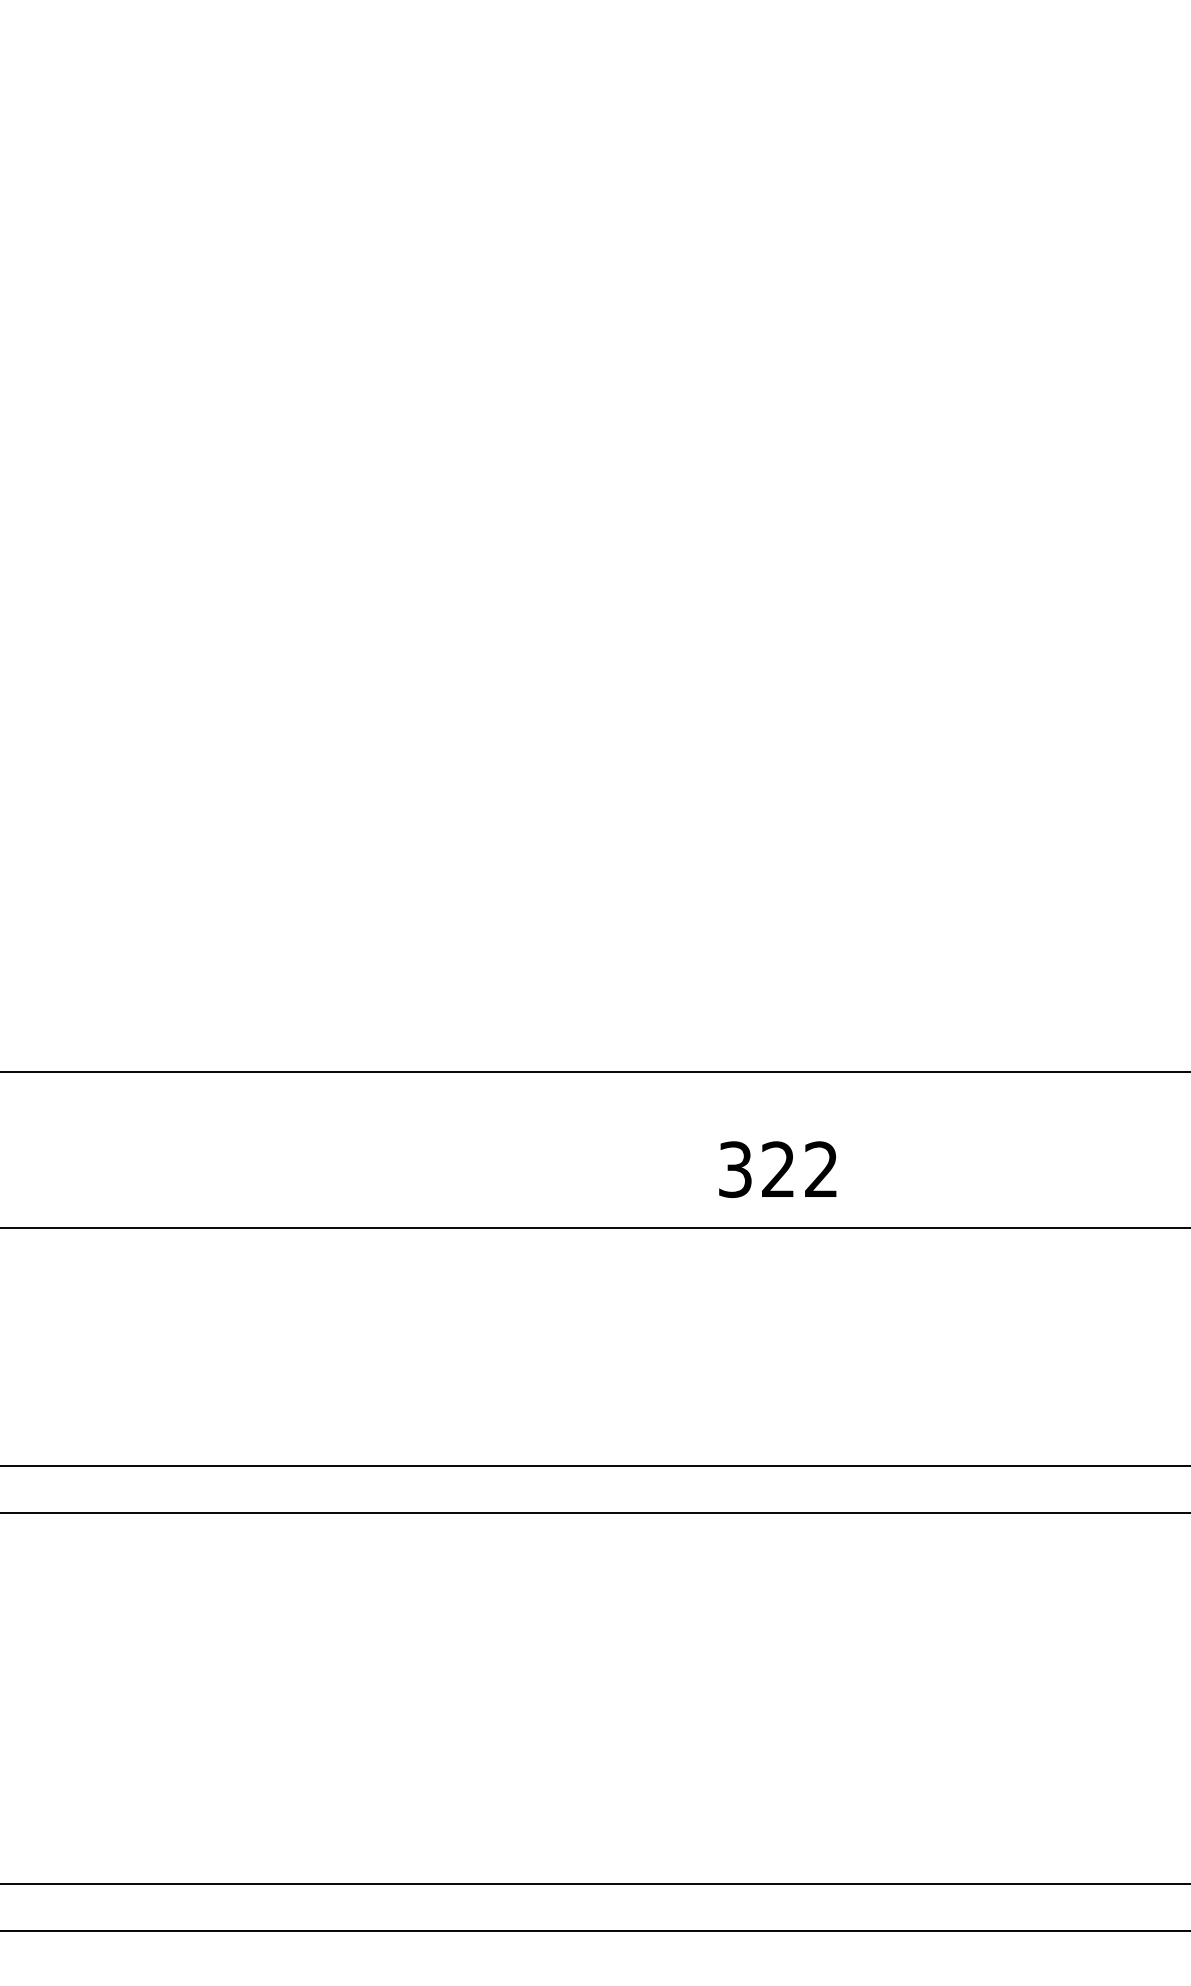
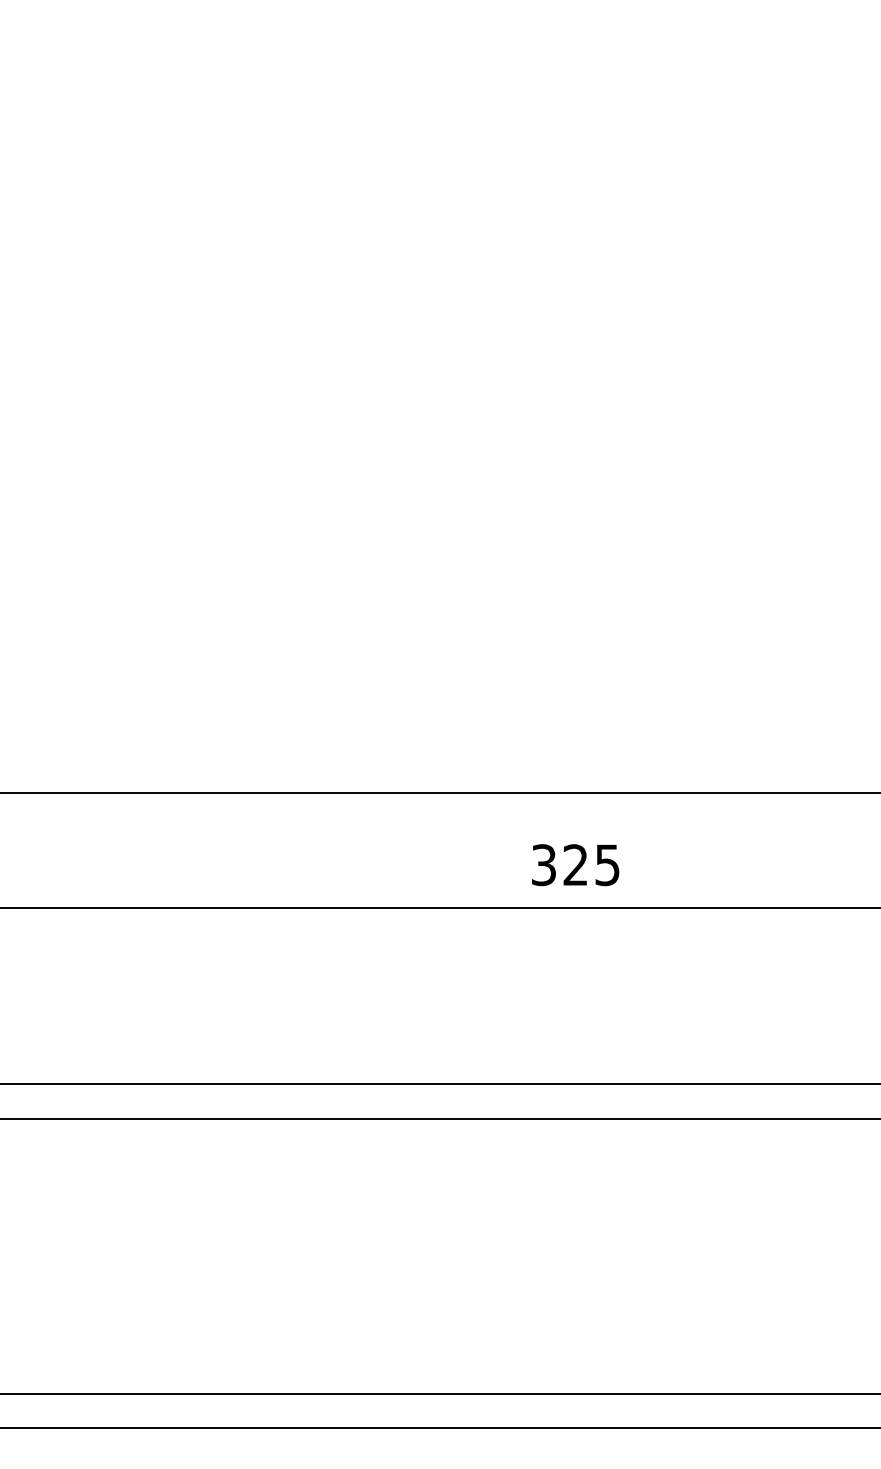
text: (821, 1169) -> (607, 865), 322 -> 325

